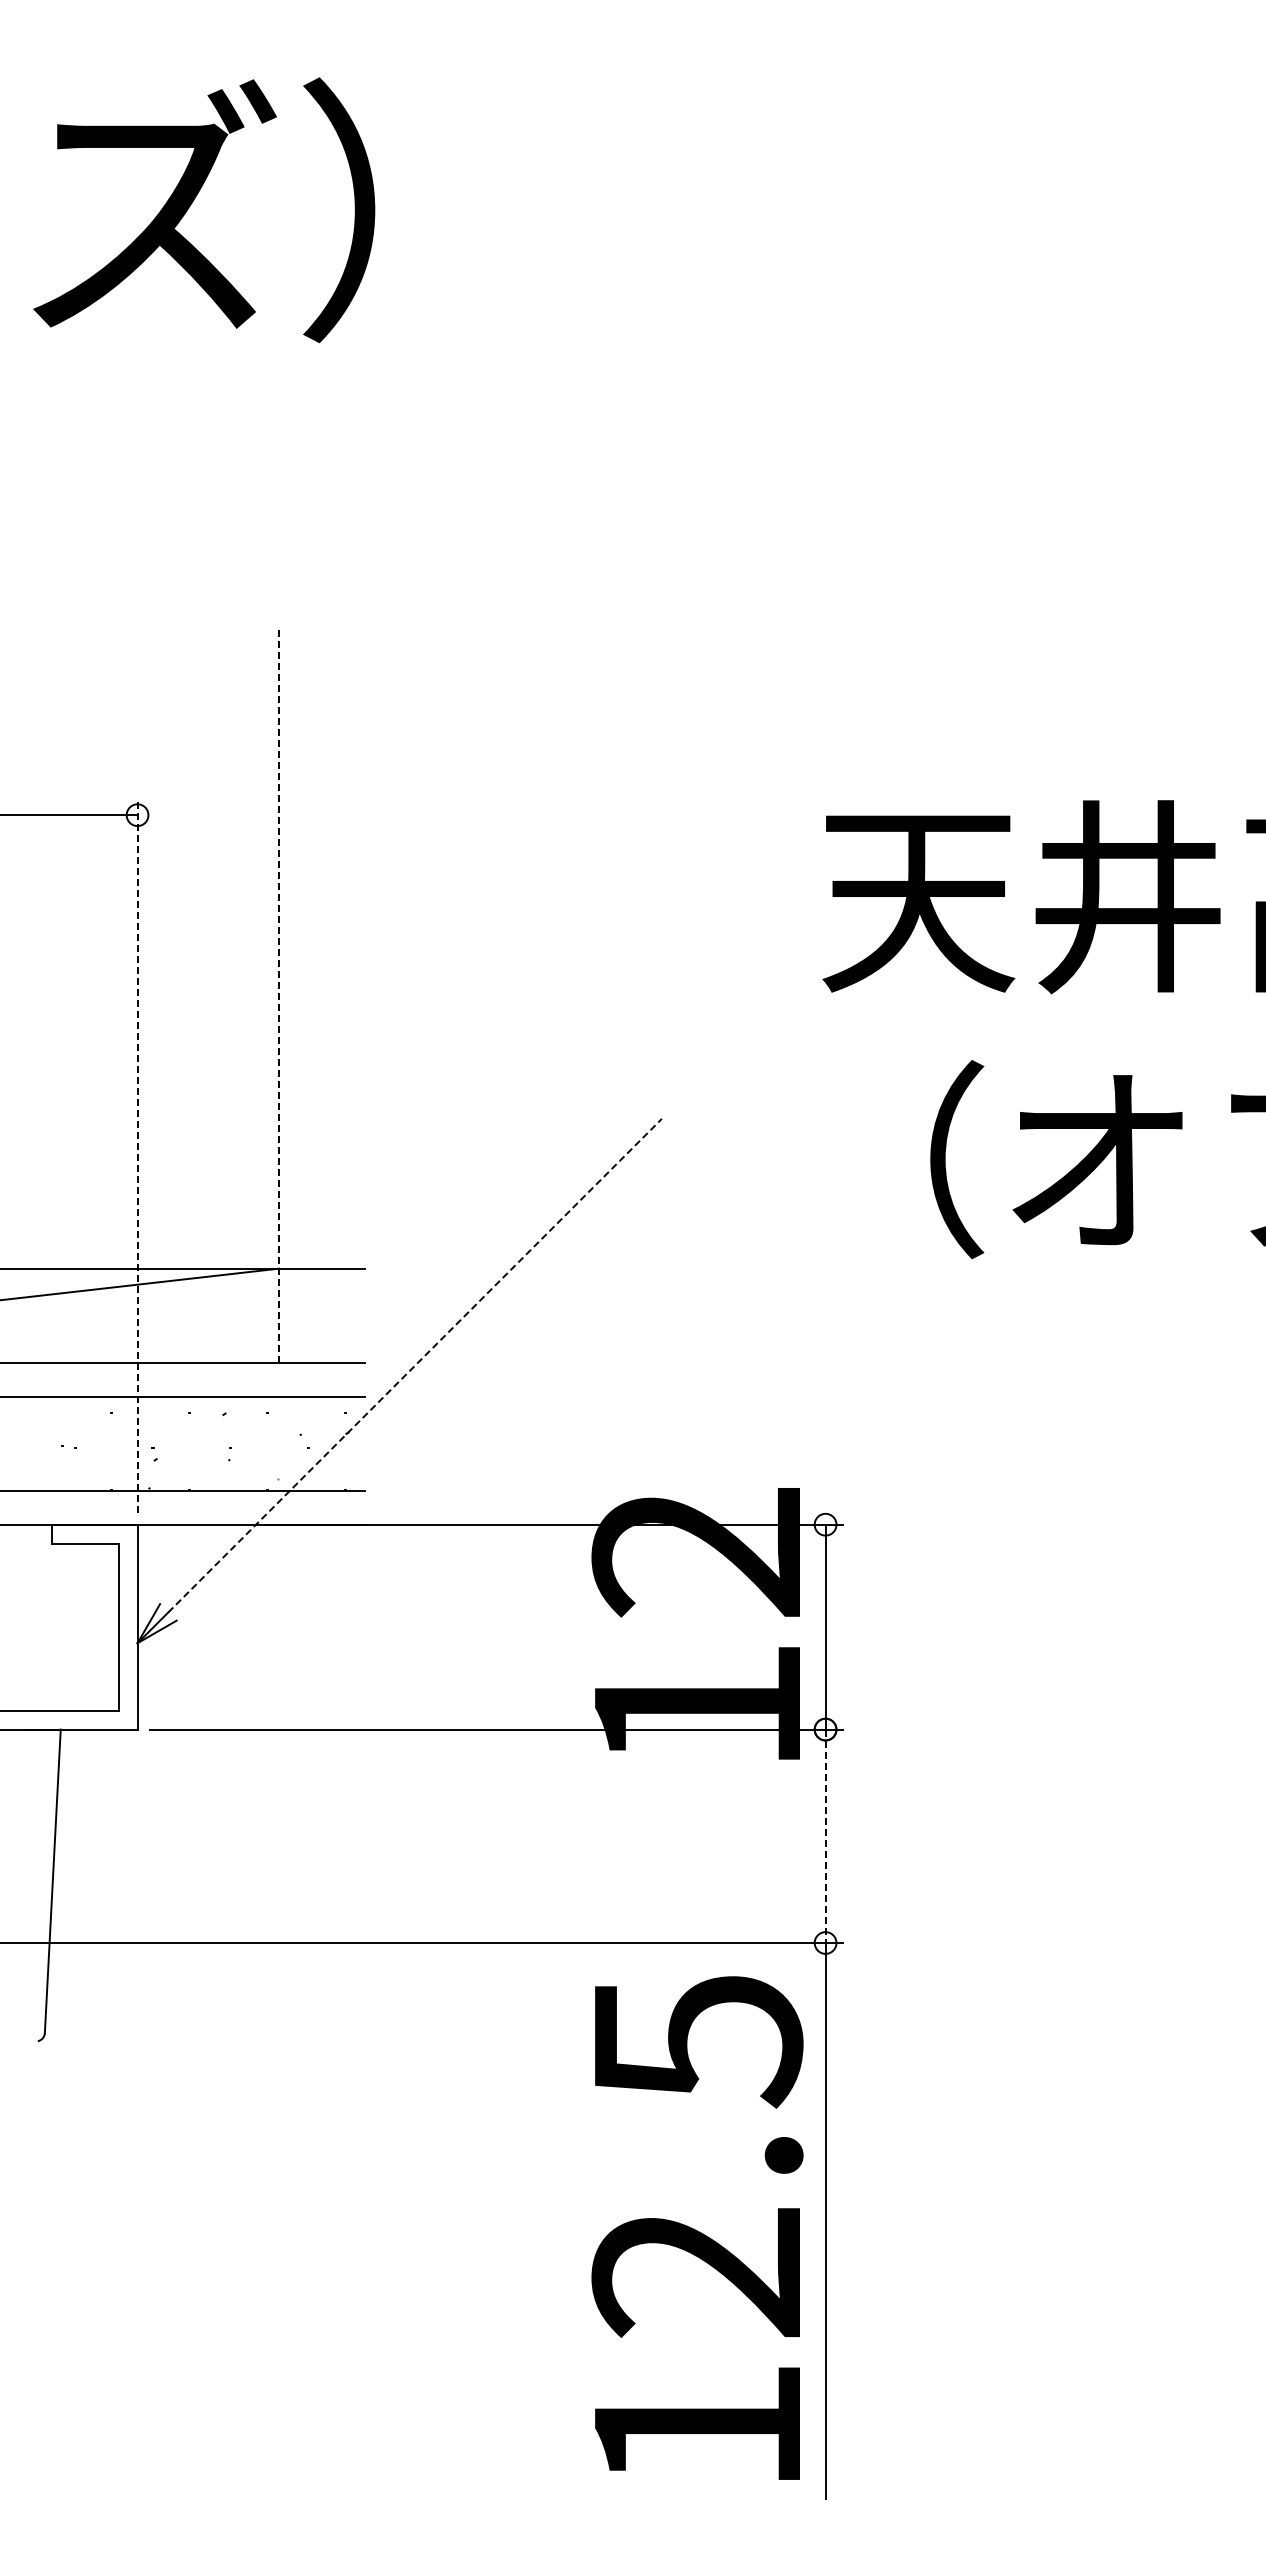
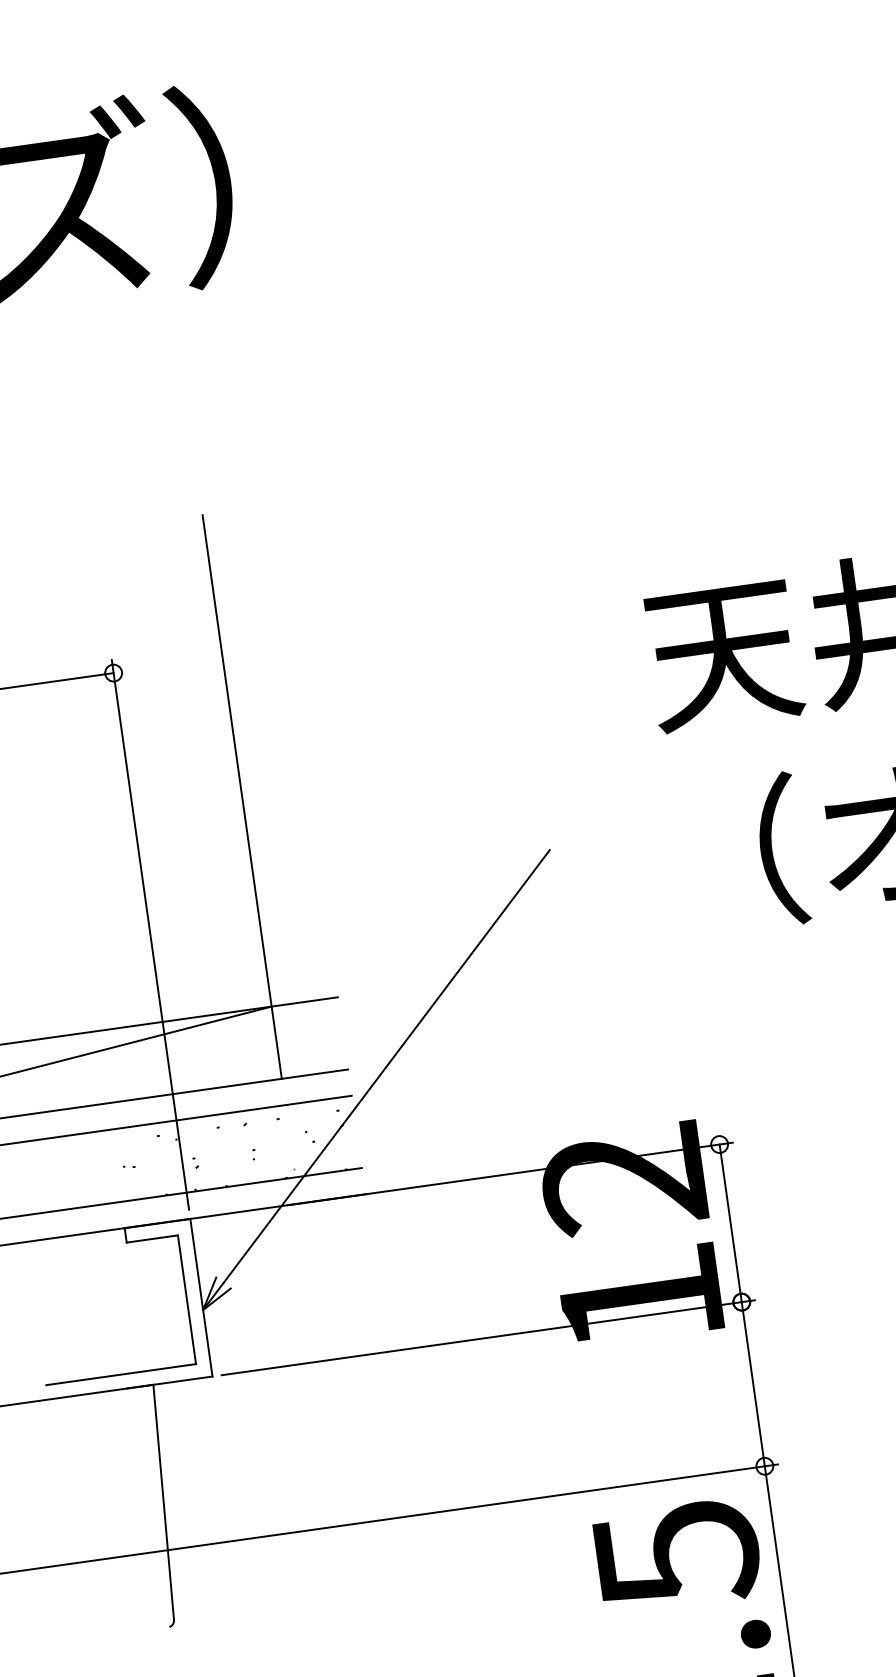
line: (279, 995) -> (242, 796), dashed -> solid
line: (137, 1154) -> (150, 934), dashed -> solid
line: (415, 1365) -> (386, 1066), dashed -> solid
line: (825, 1836) -> (753, 1384), dashed -> solid

